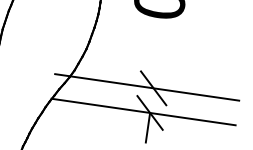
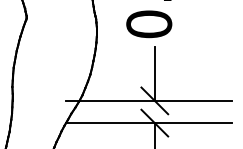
line: (157, 57) -> (154, 73), added

